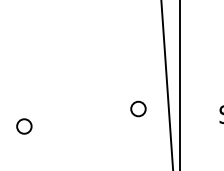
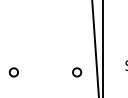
circle: (139, 109) -> (77, 72), moved

